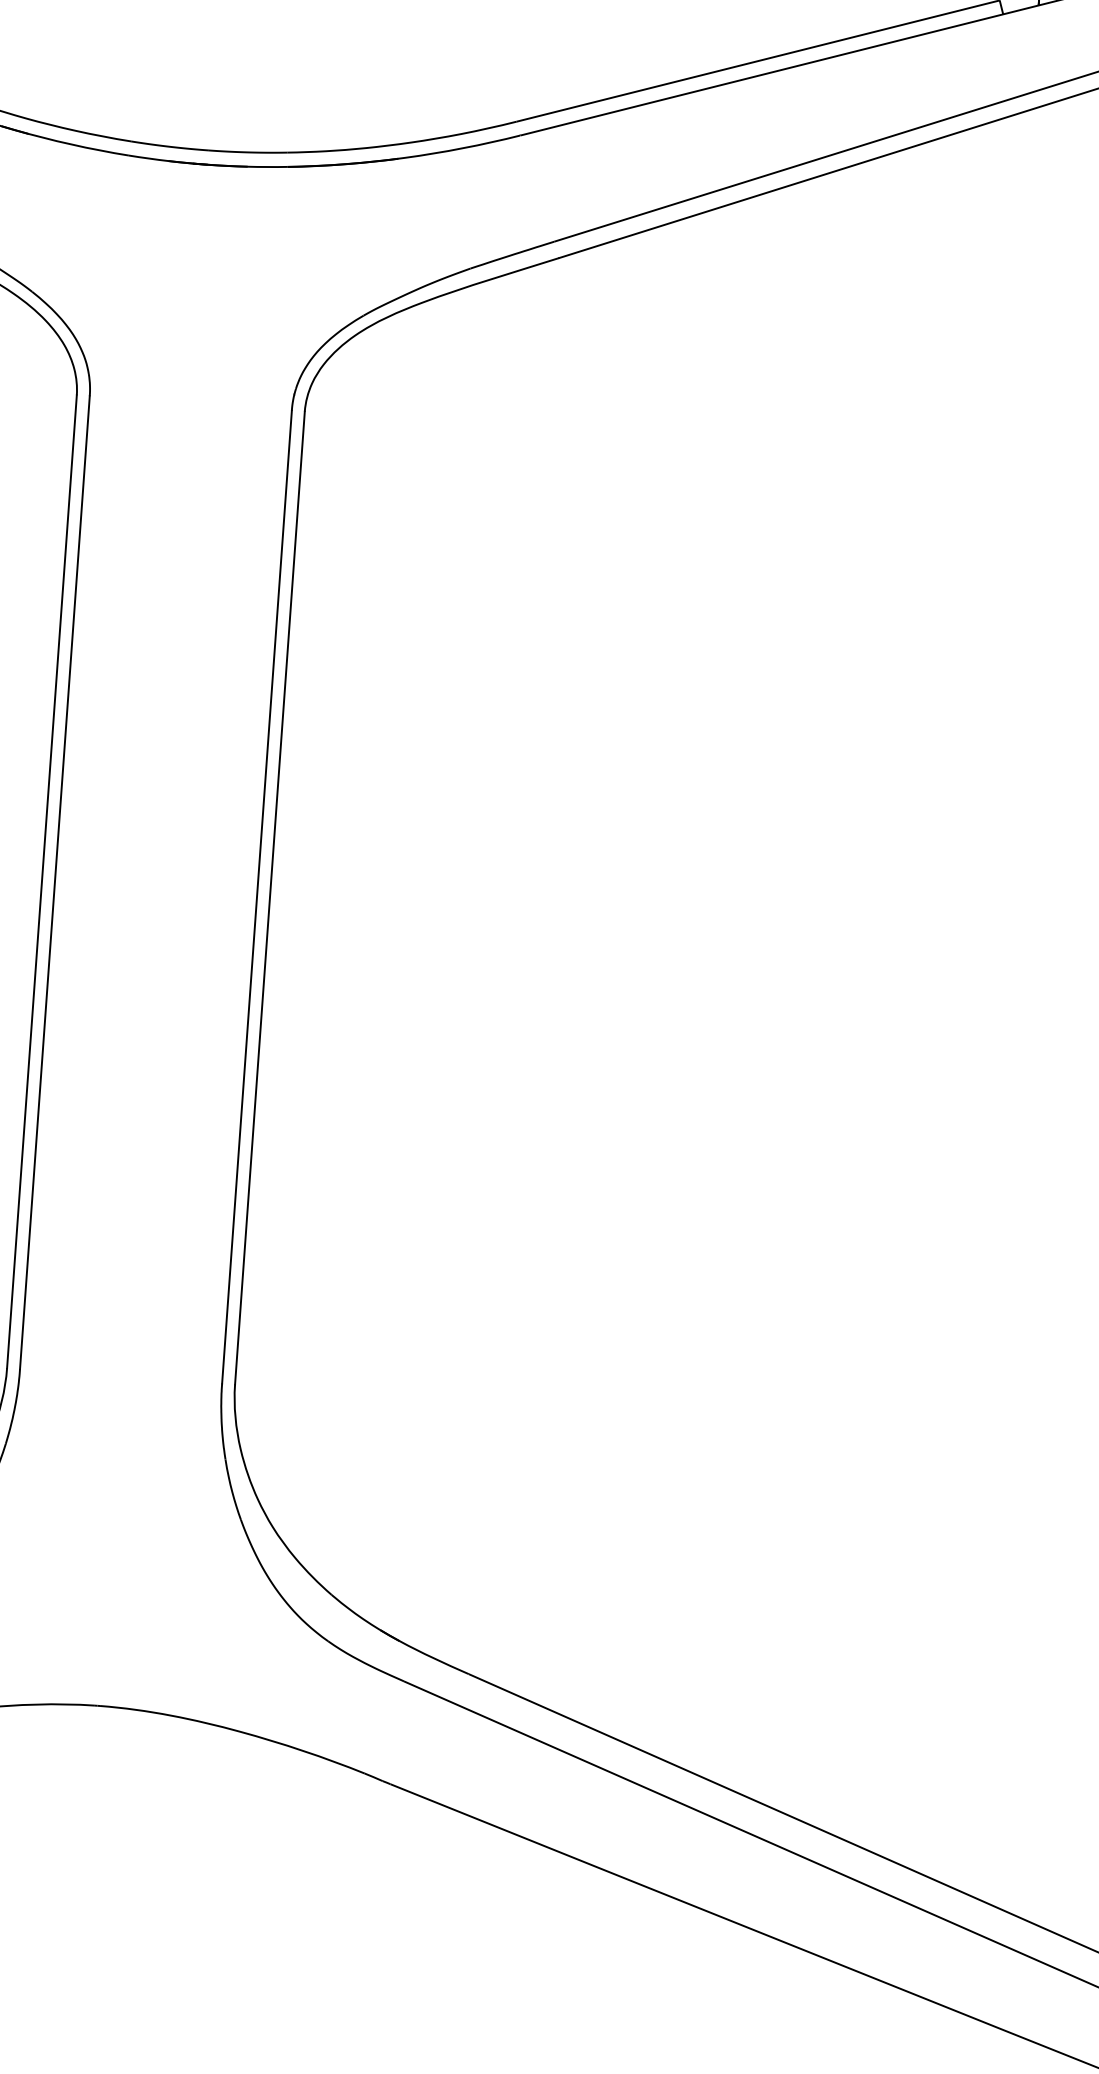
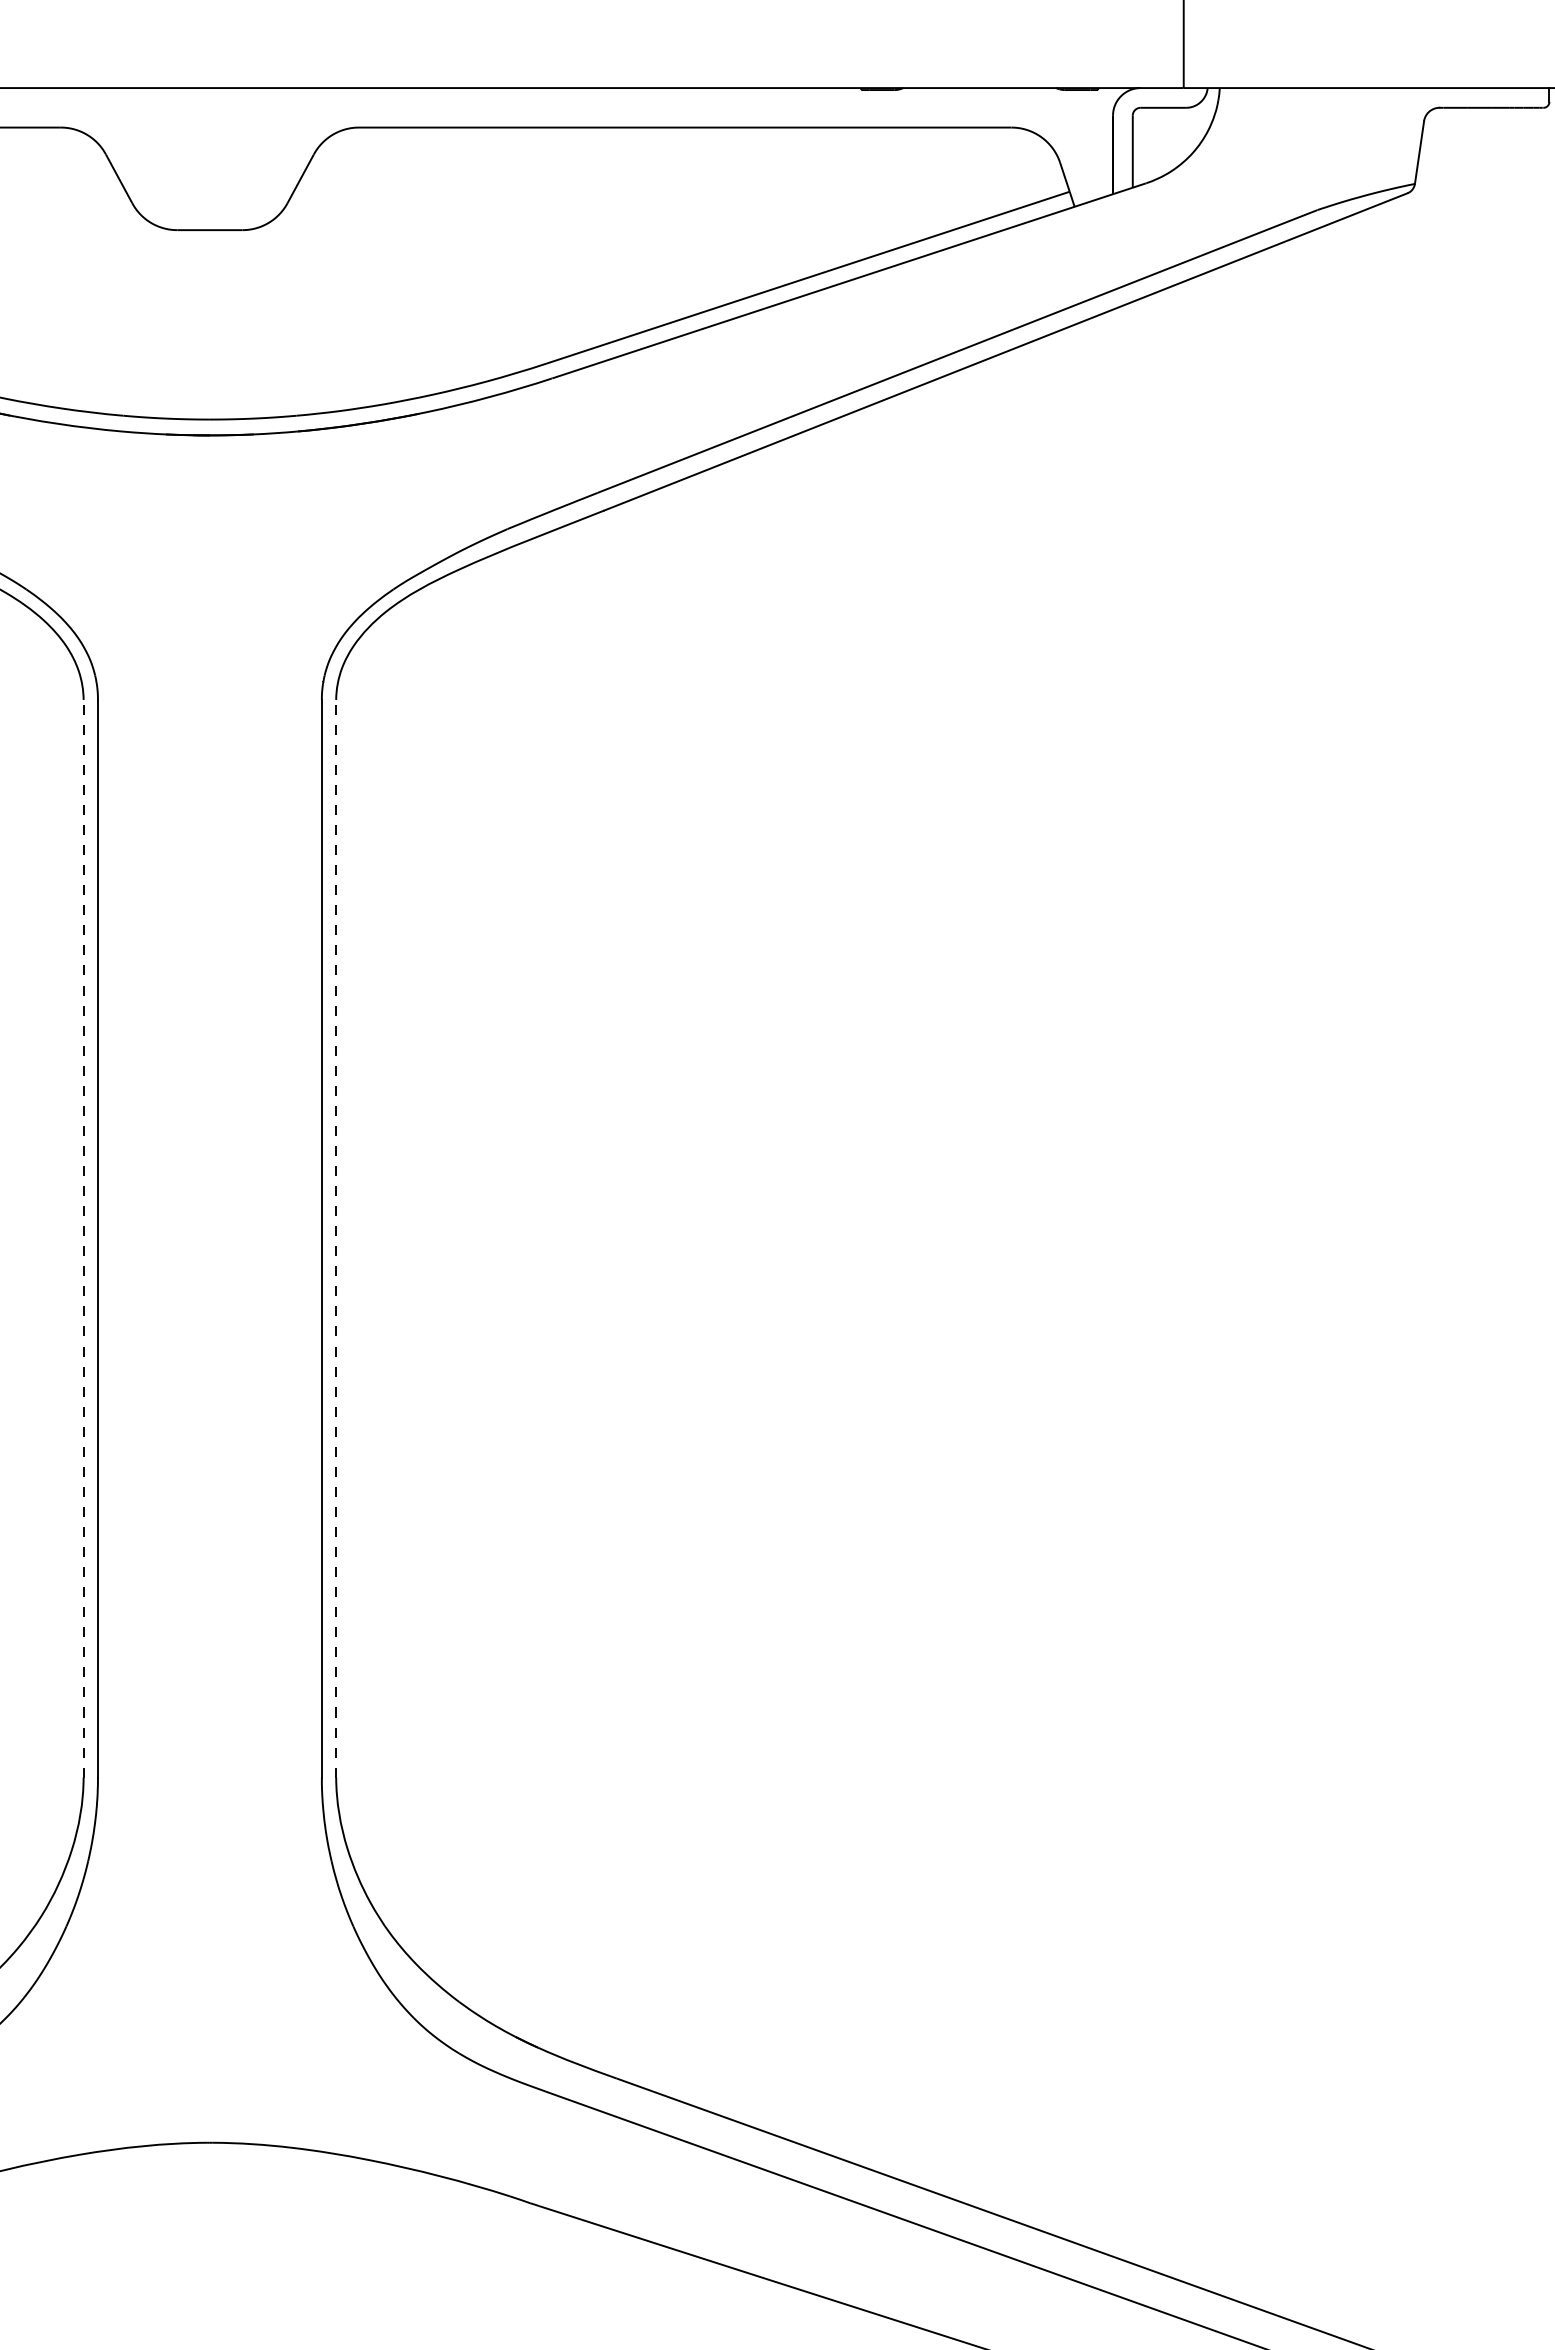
line: (41, 881) -> (83, 1238), solid -> dashed
line: (270, 897) -> (336, 1238), solid -> dashed

